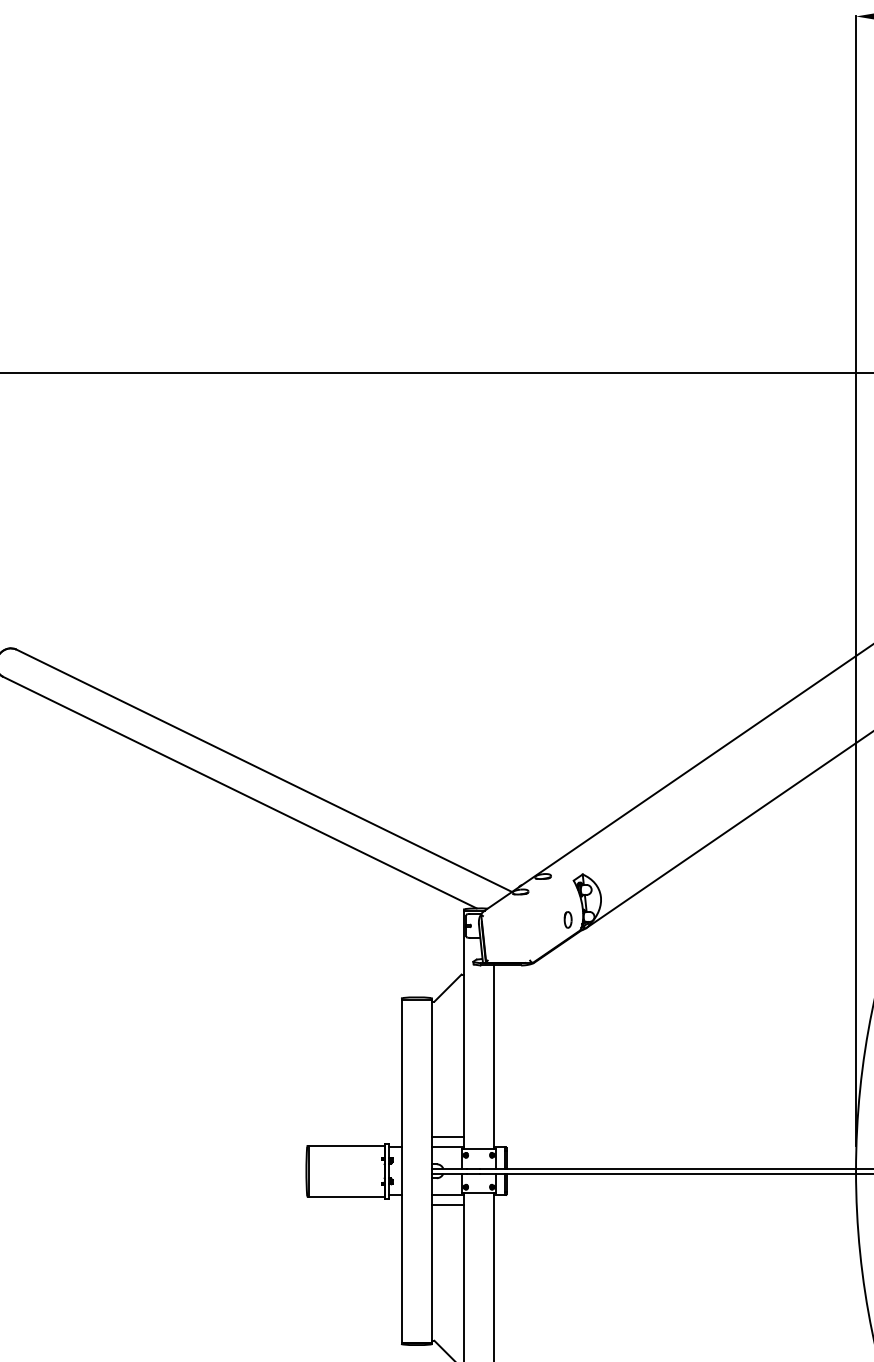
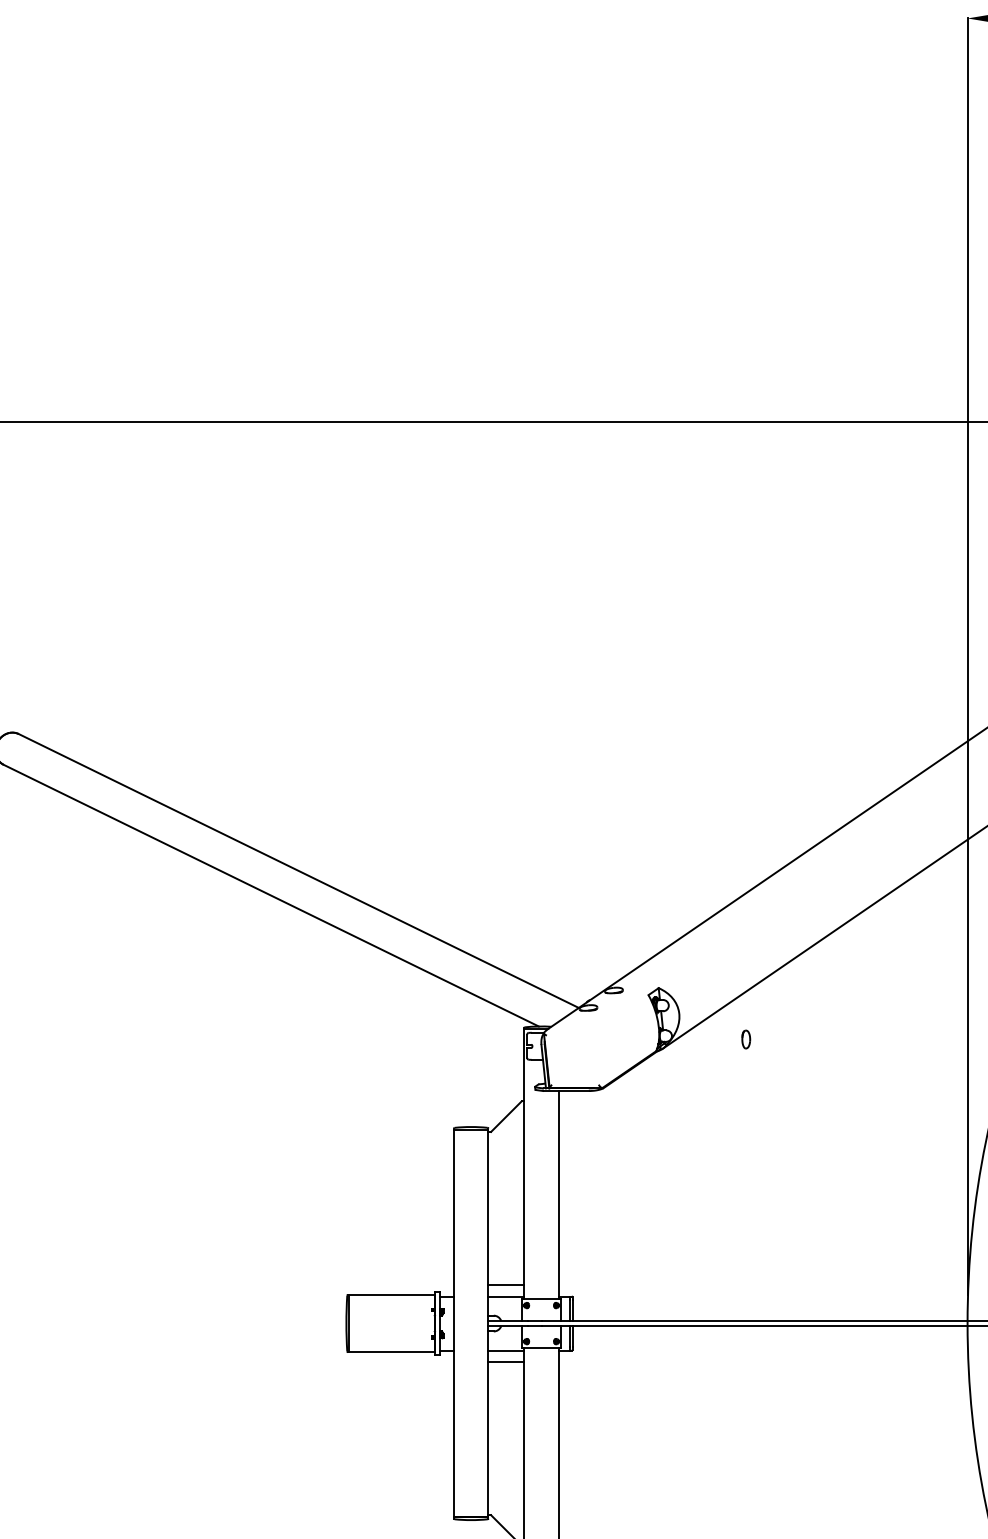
part: (568, 919) -> (746, 1039), moved

